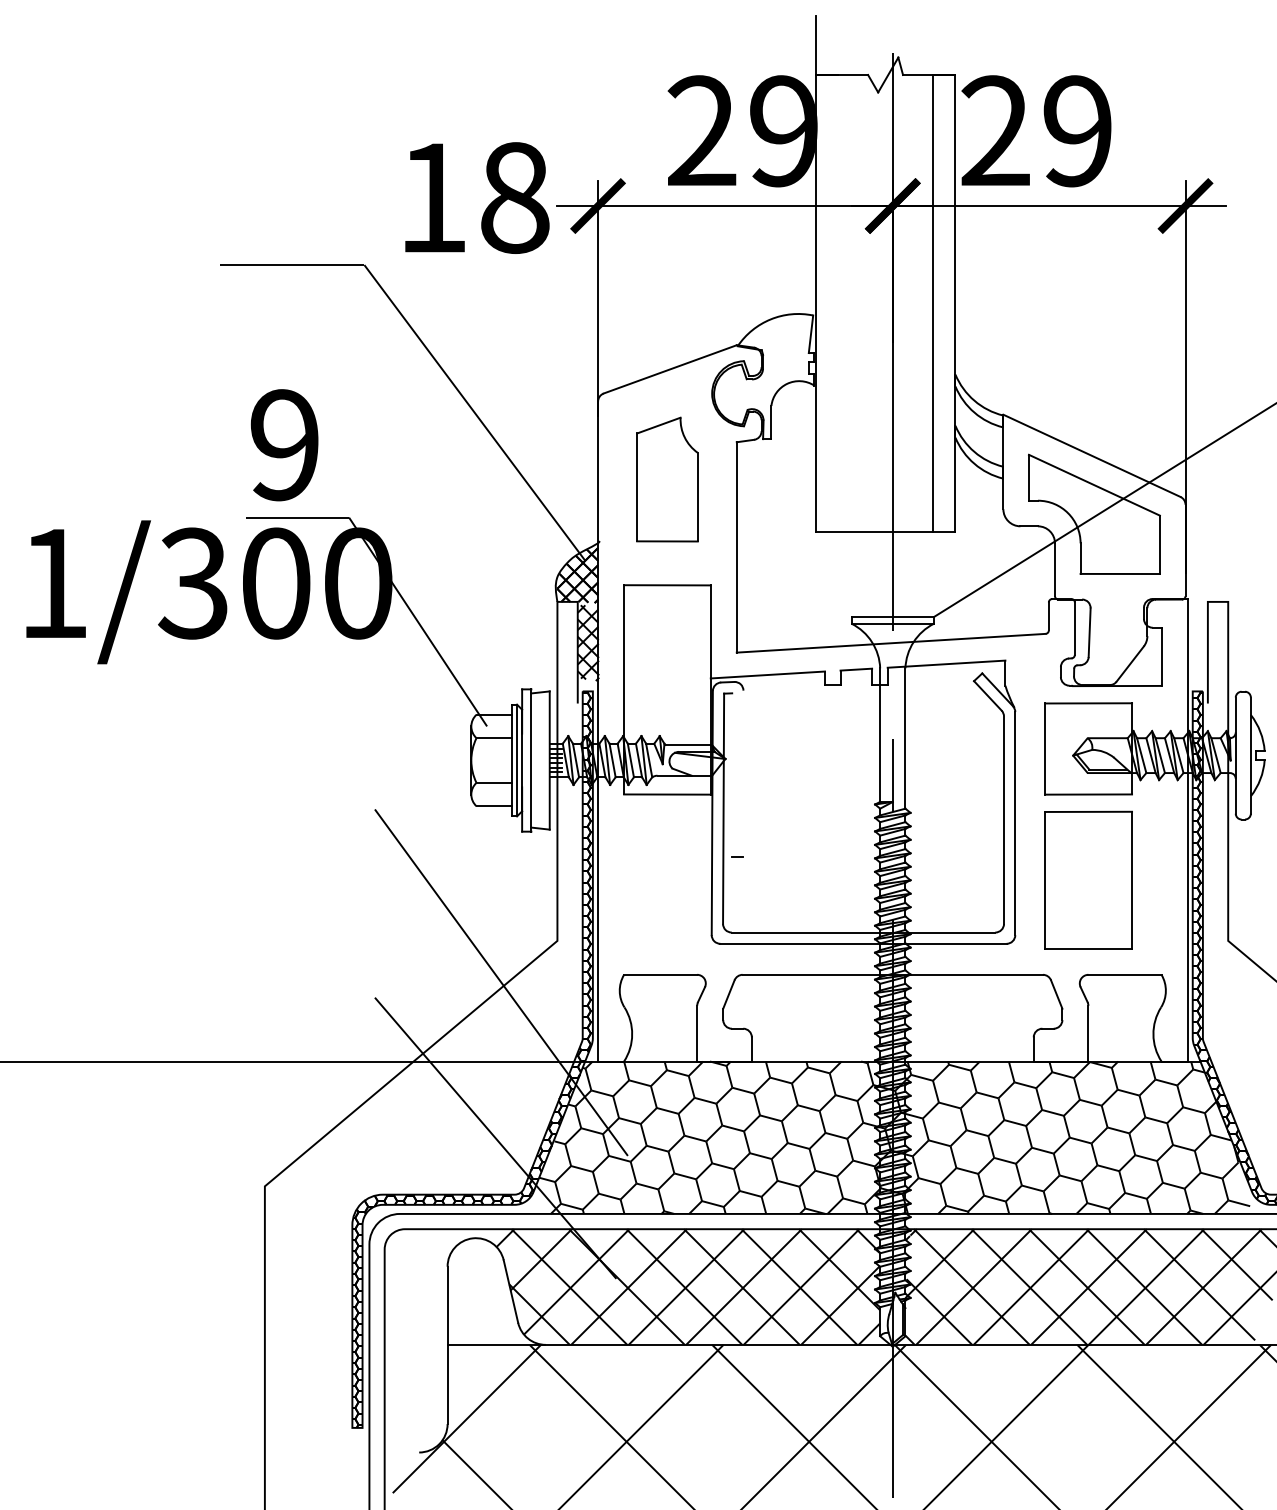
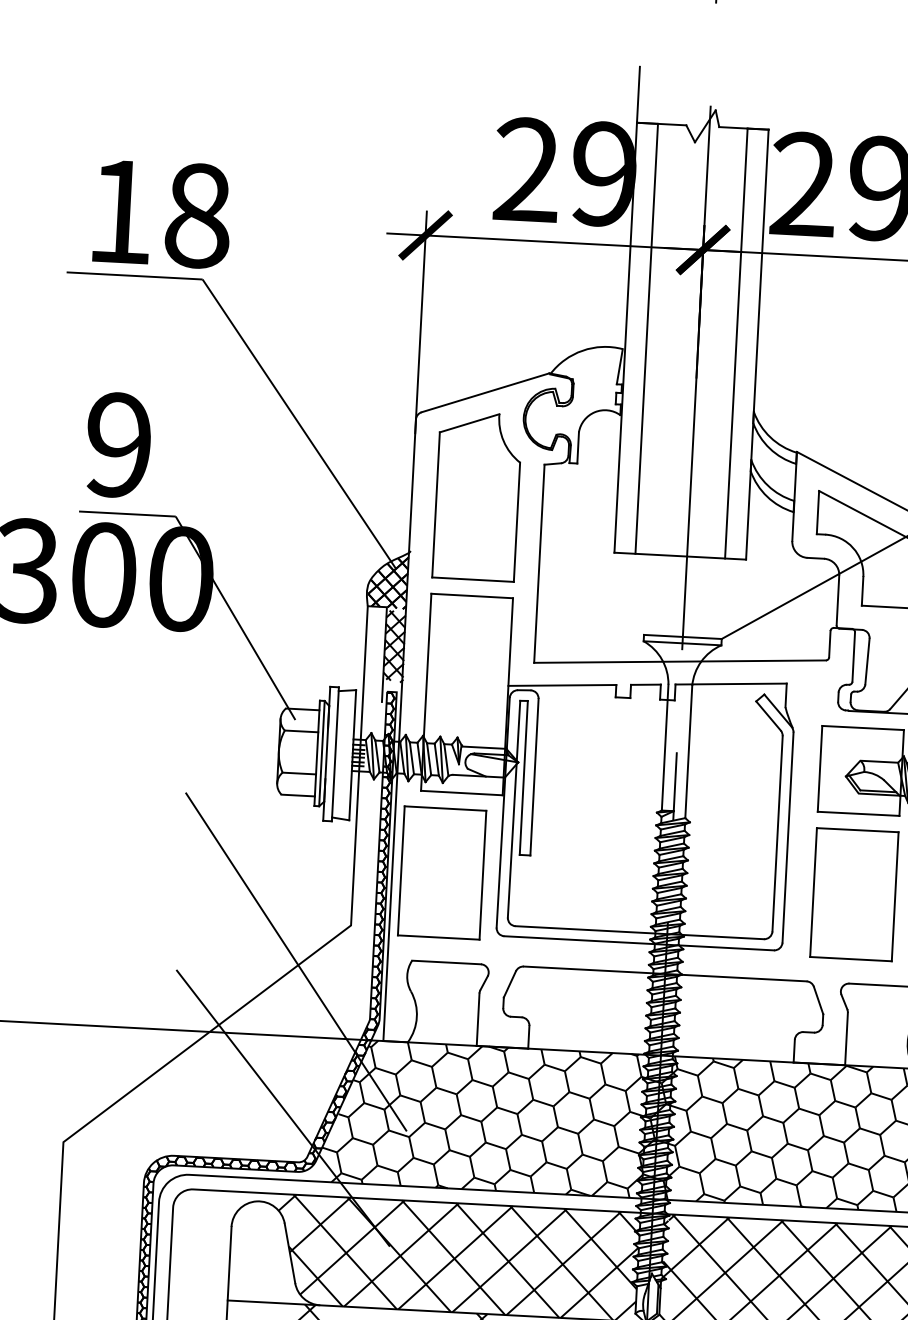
text: (477, 197) -> (162, 213), moved
line: (837, 303) -> (646, 339), added
part: (667, 479) -> (477, 496), size x1.43
line: (743, 773) -> (534, 776), added
line: (732, 774) -> (524, 777), added
part: (650, 879) -> (441, 872), added

